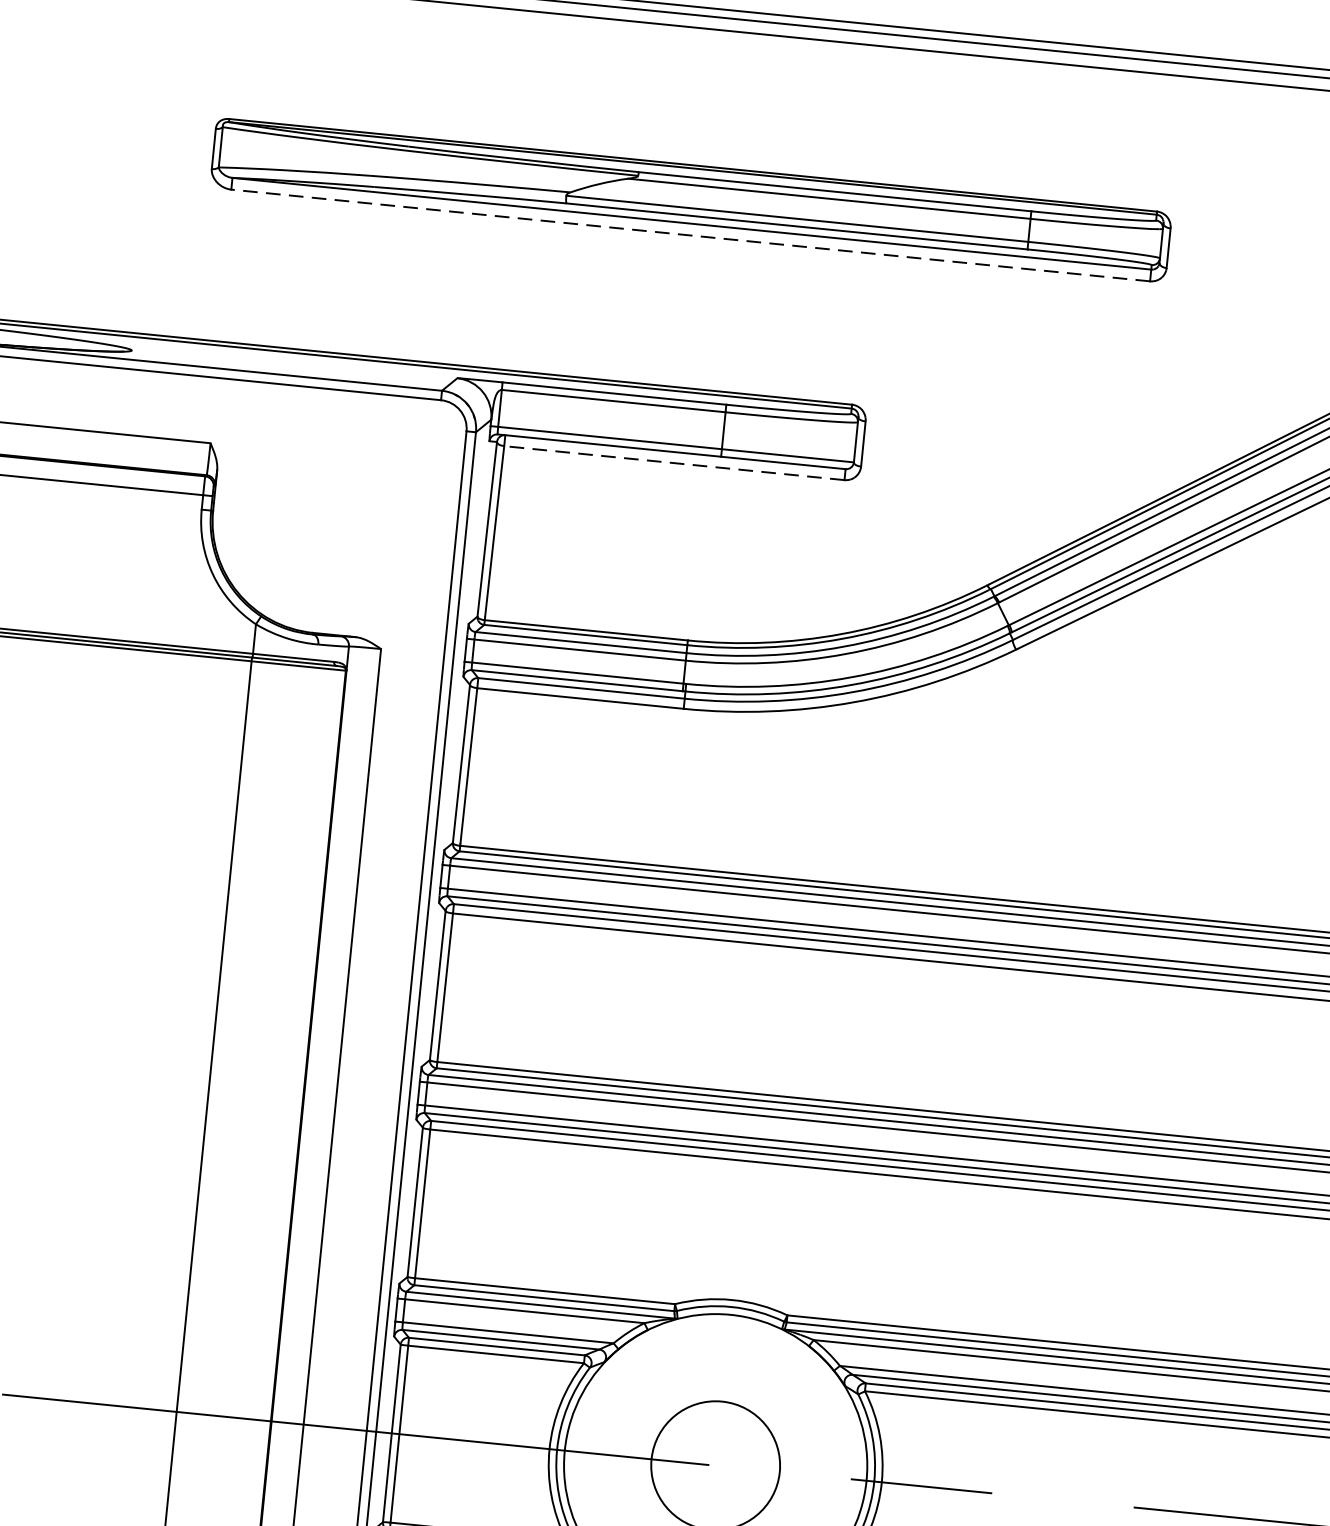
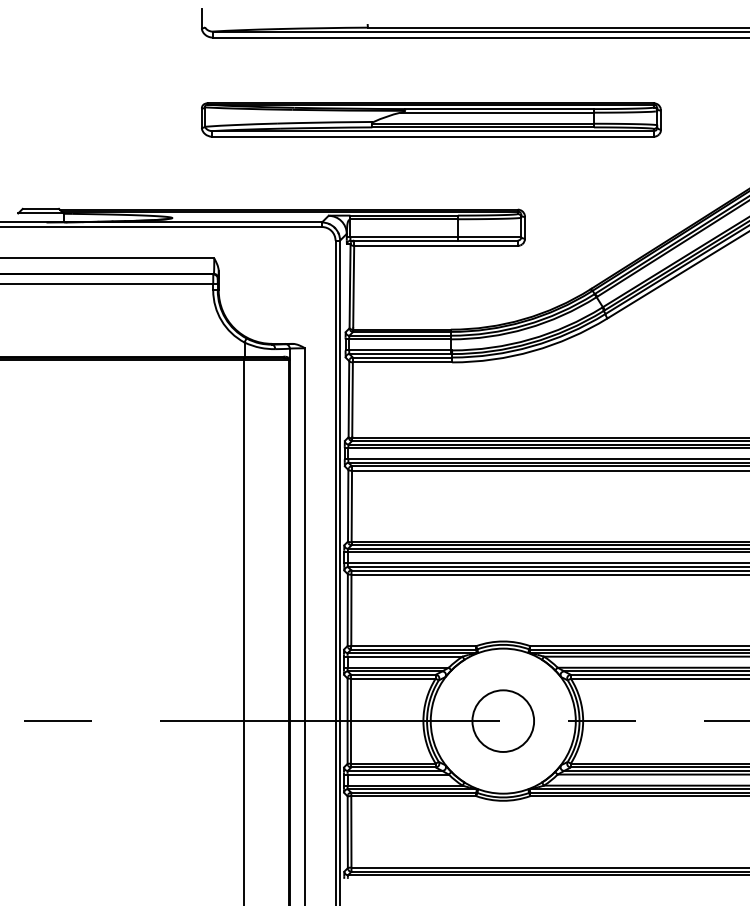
line: (689, 234) -> (432, 136), dashed -> solid
line: (675, 462) -> (436, 245), dashed -> solid

